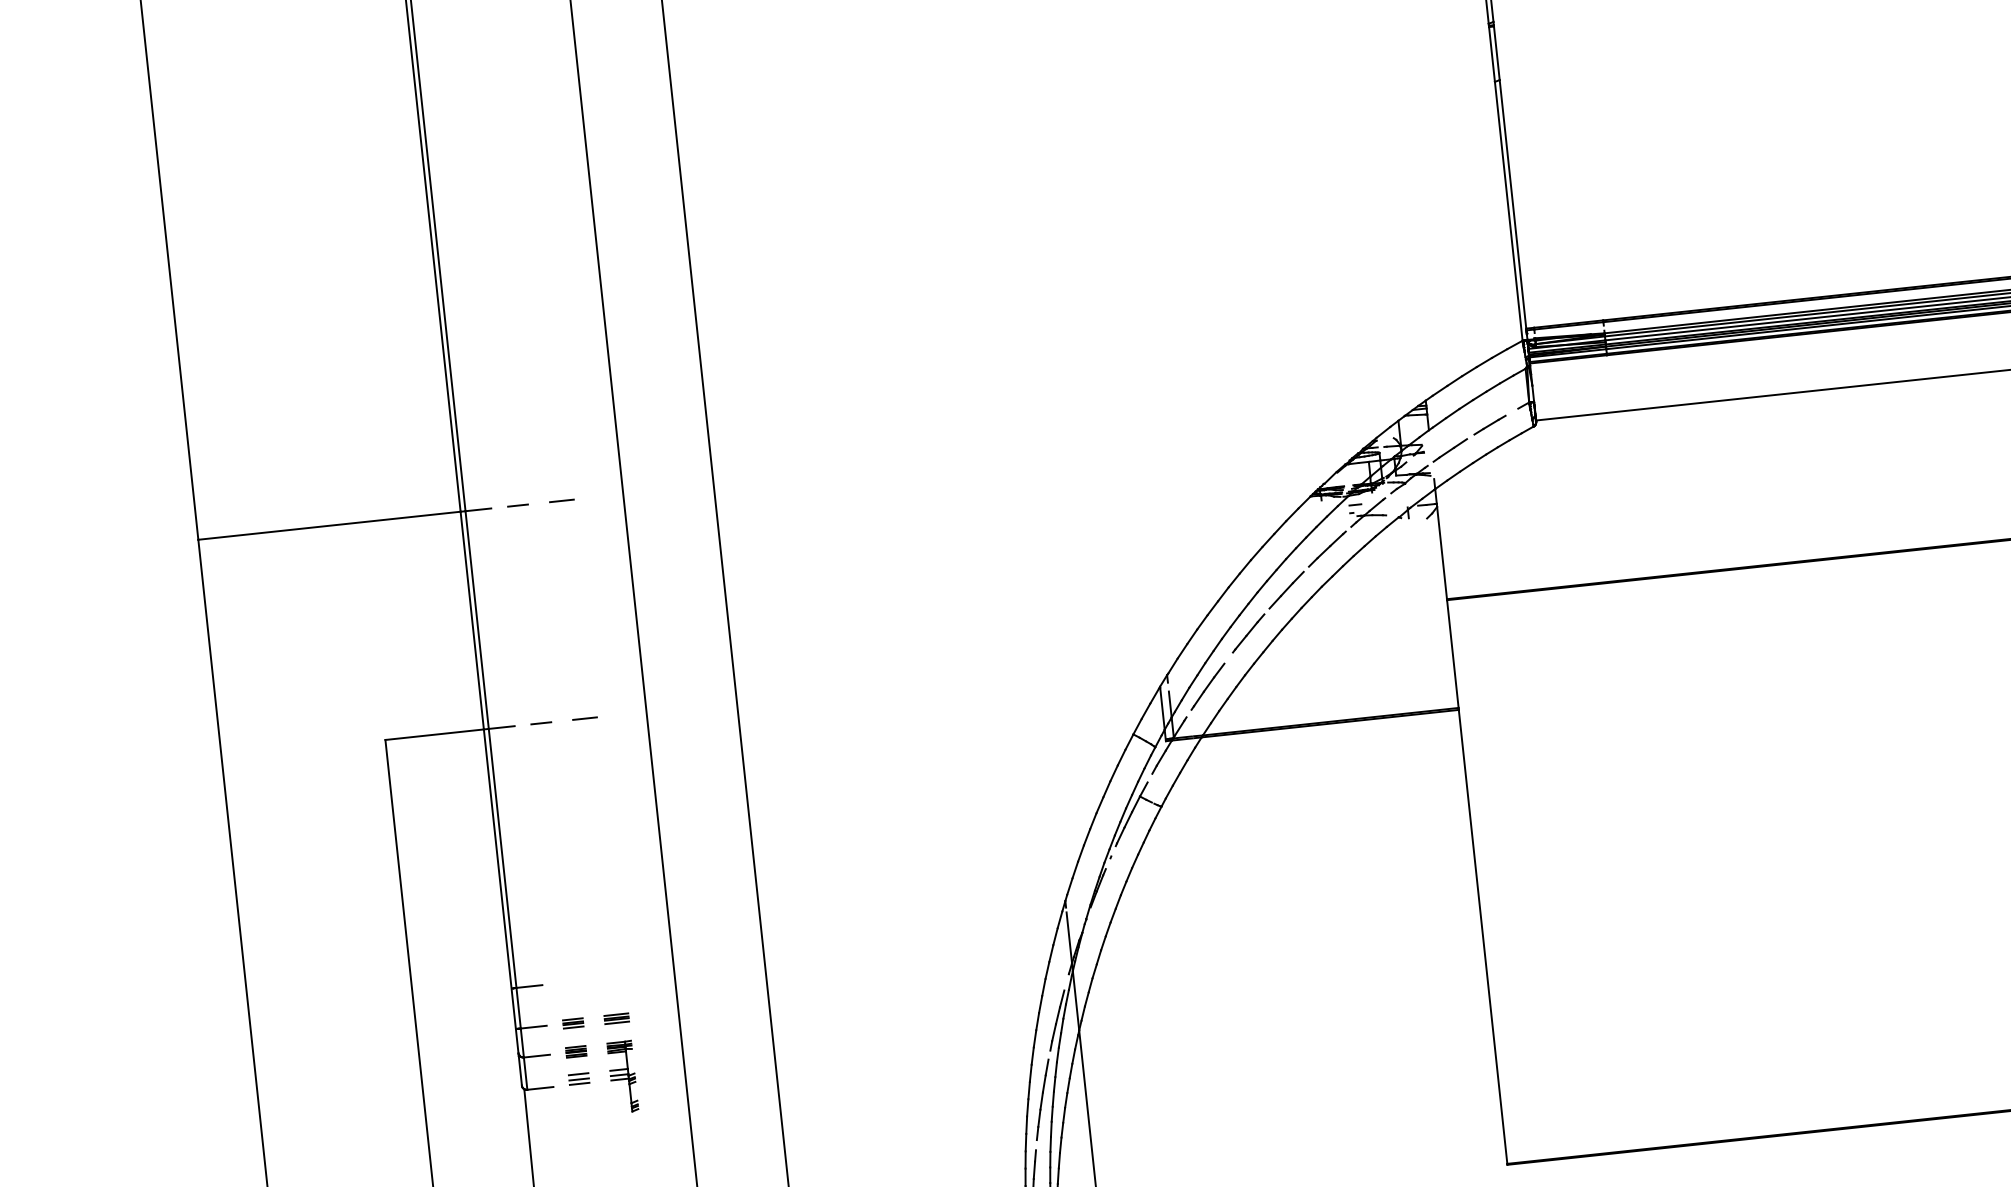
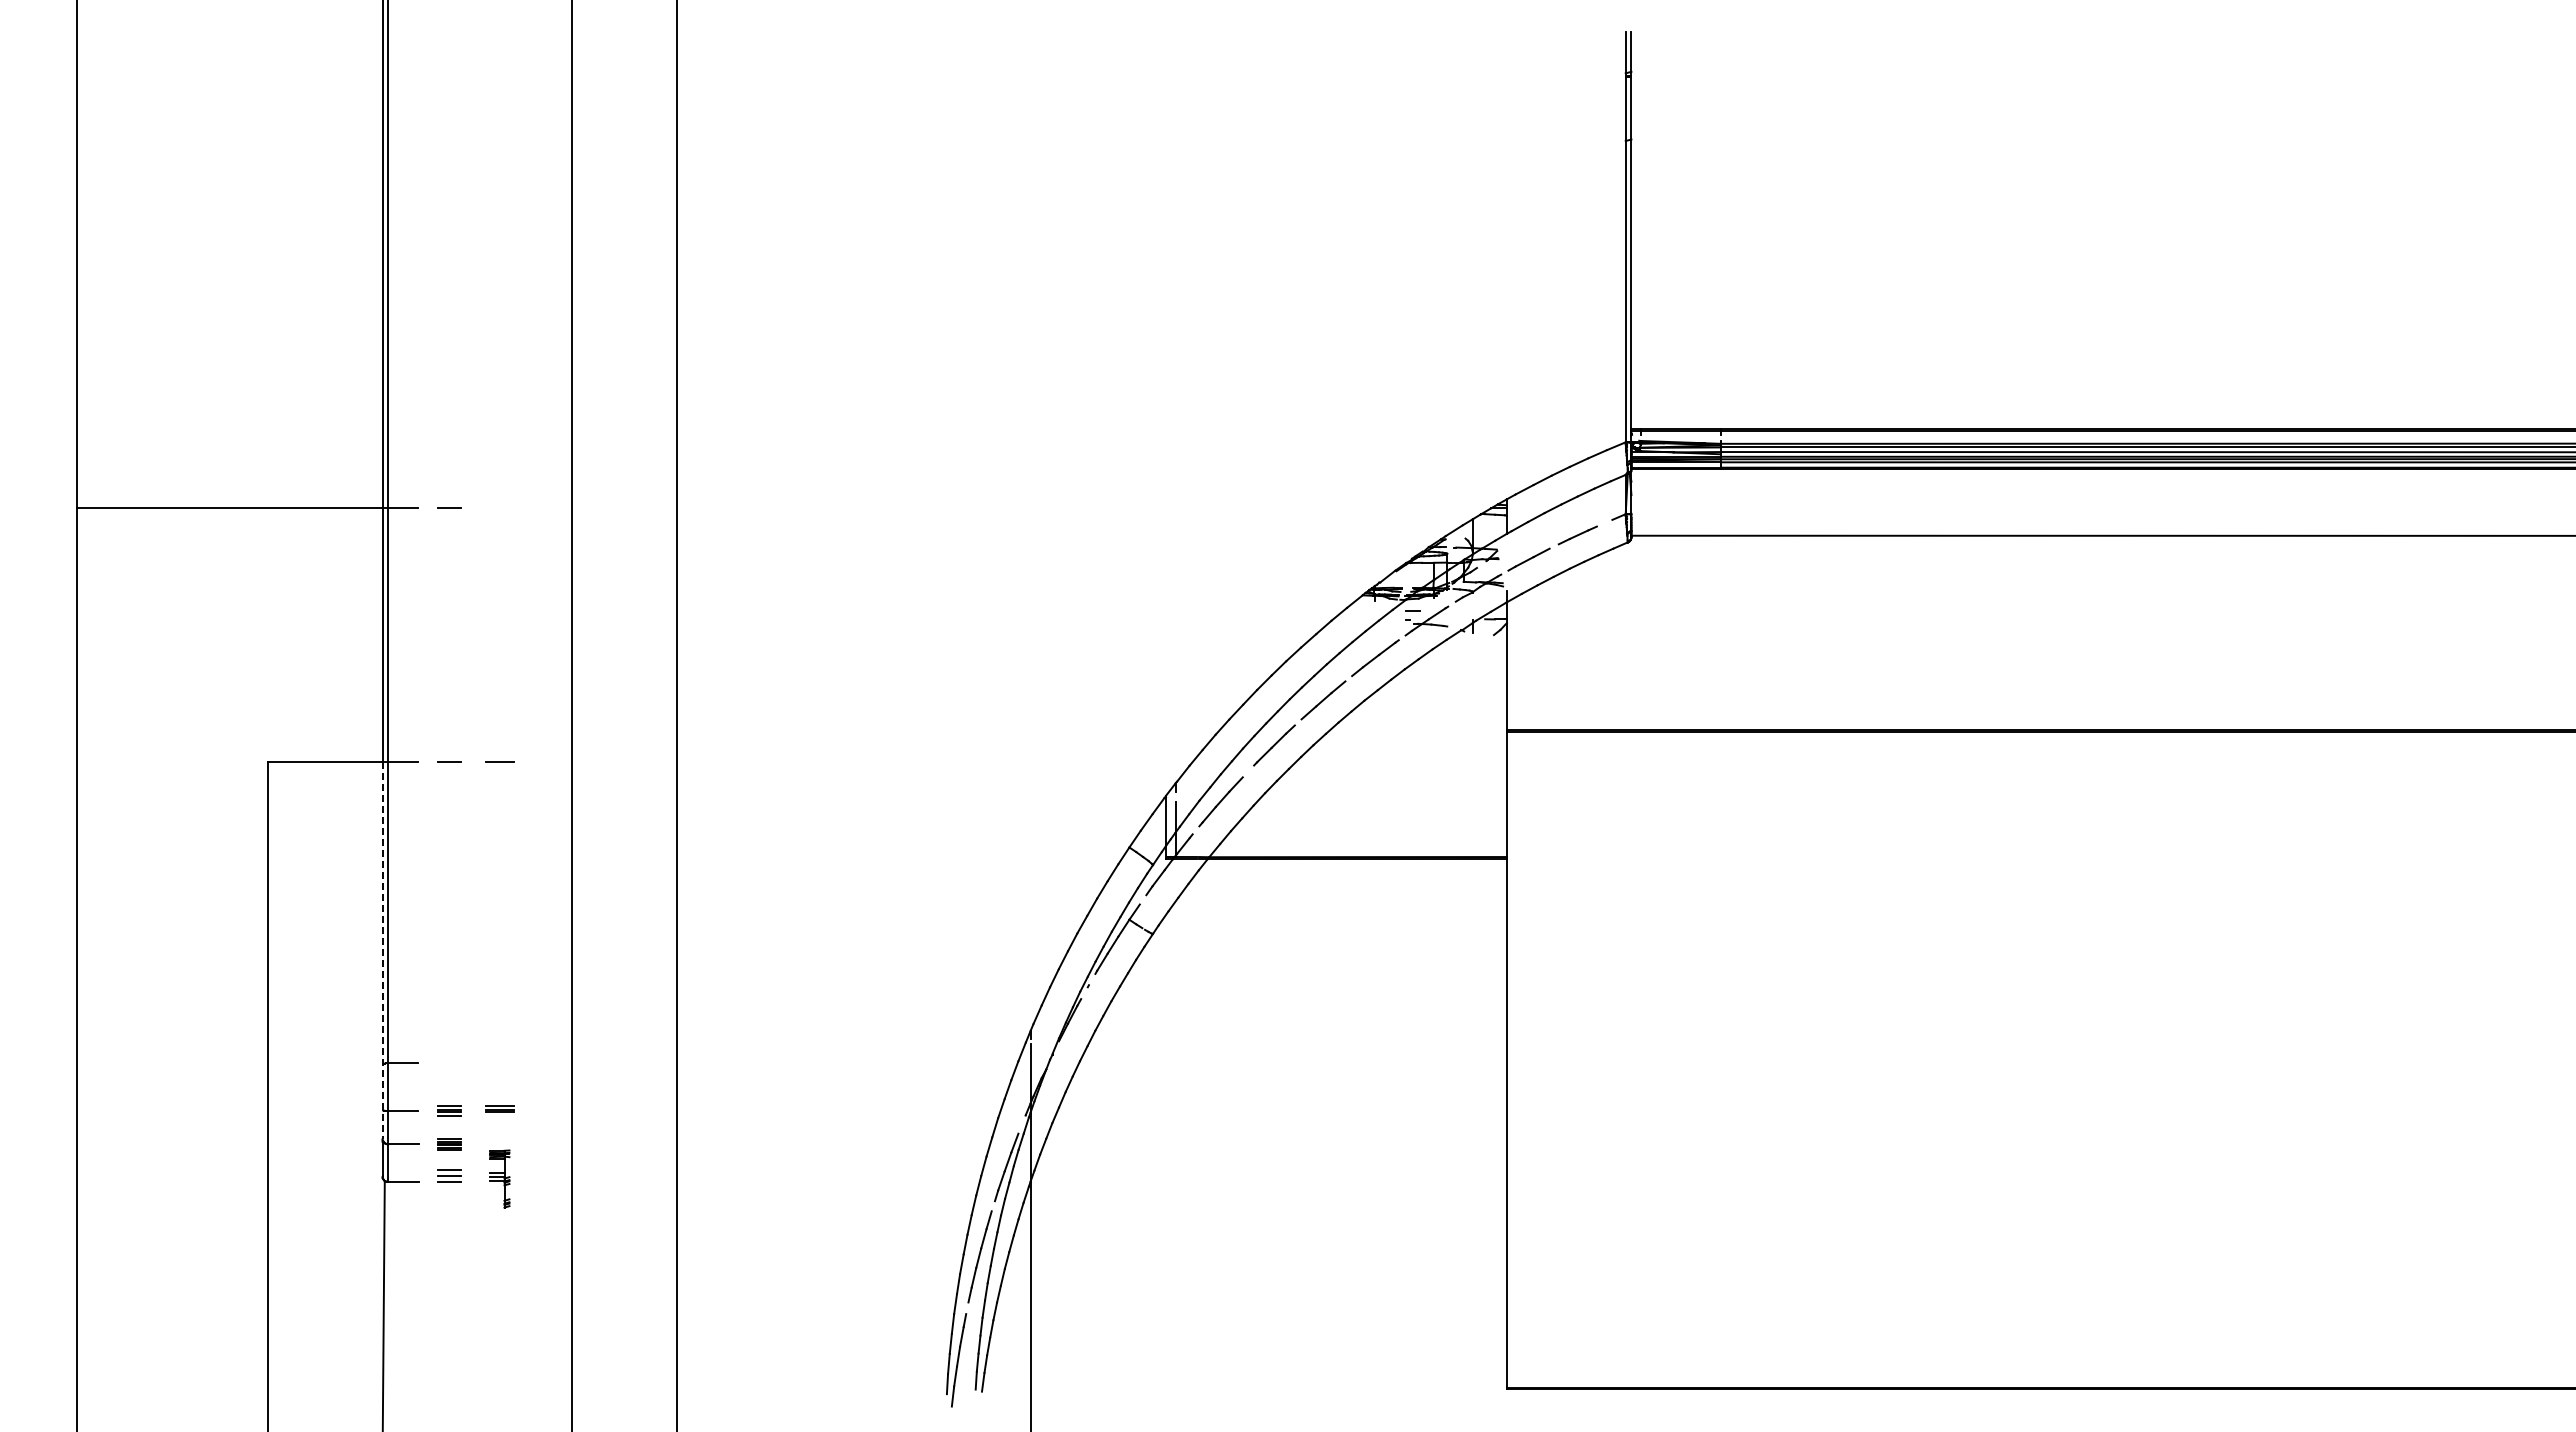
line: (561, 500) -> (500, 508), removed
line: (501, 891) -> (382, 950), solid -> dashed
line: (616, 1022) -> (499, 1115), removed
part: (622, 1076) -> (499, 1178), size x0.7

